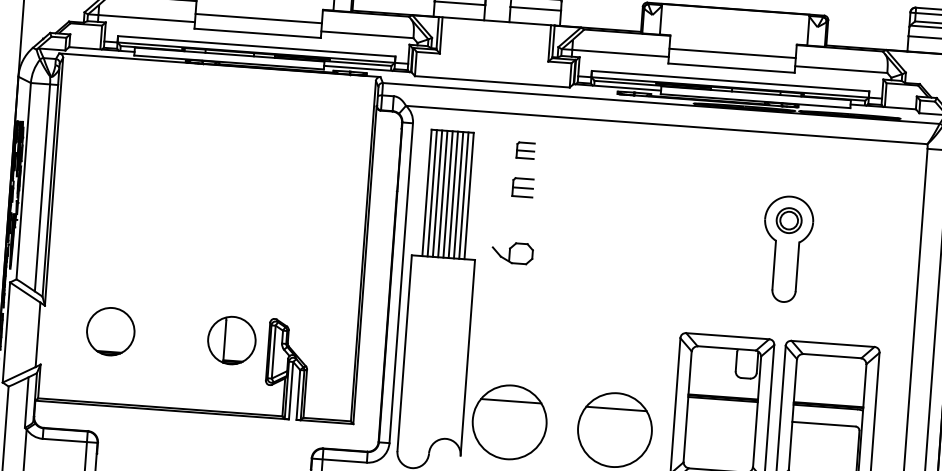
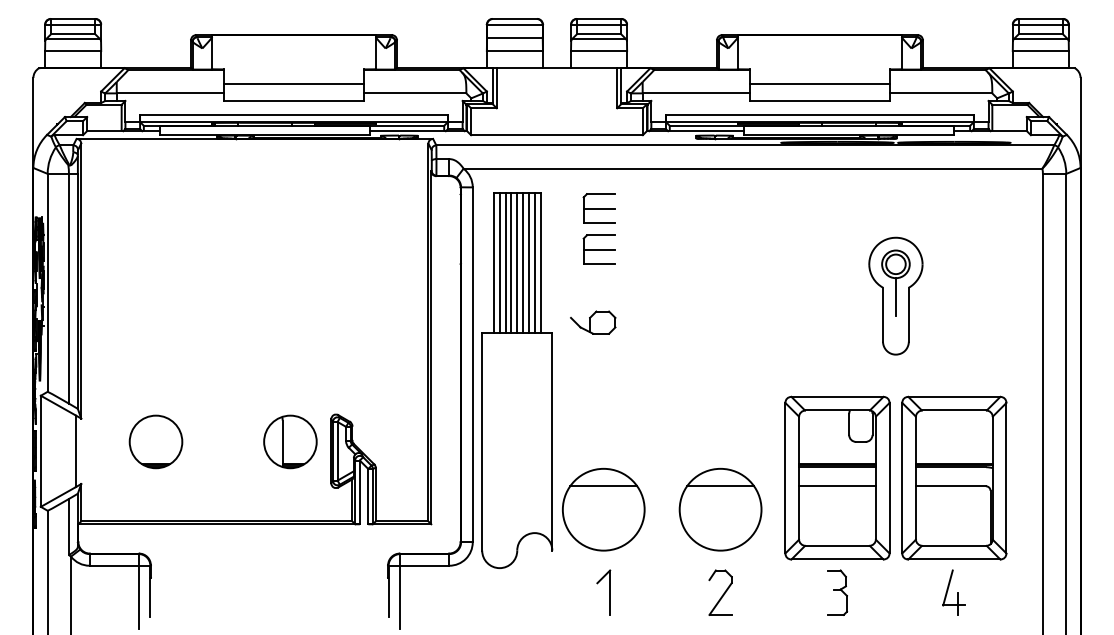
part: (524, 150) -> (598, 208), size x1.67
part: (522, 187) -> (598, 249), size x1.43
line: (786, 249) -> (895, 296), added
line: (721, 416) -> (837, 486), added

